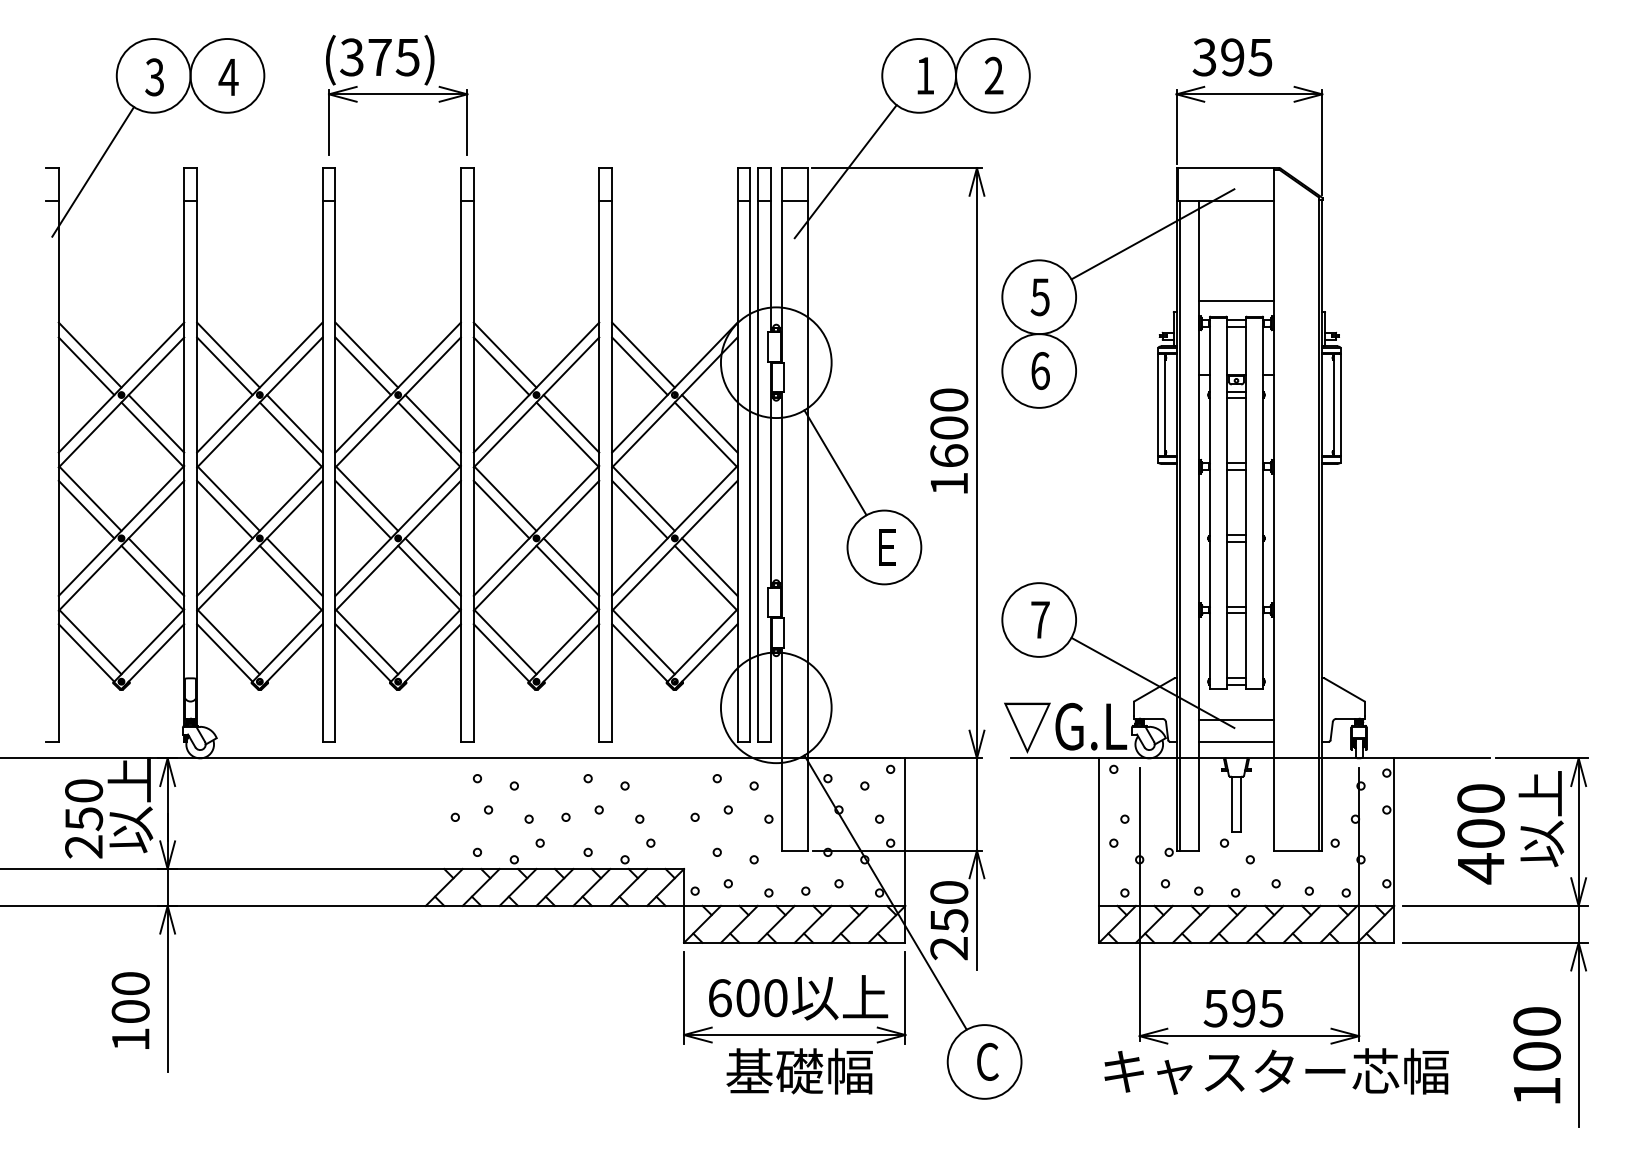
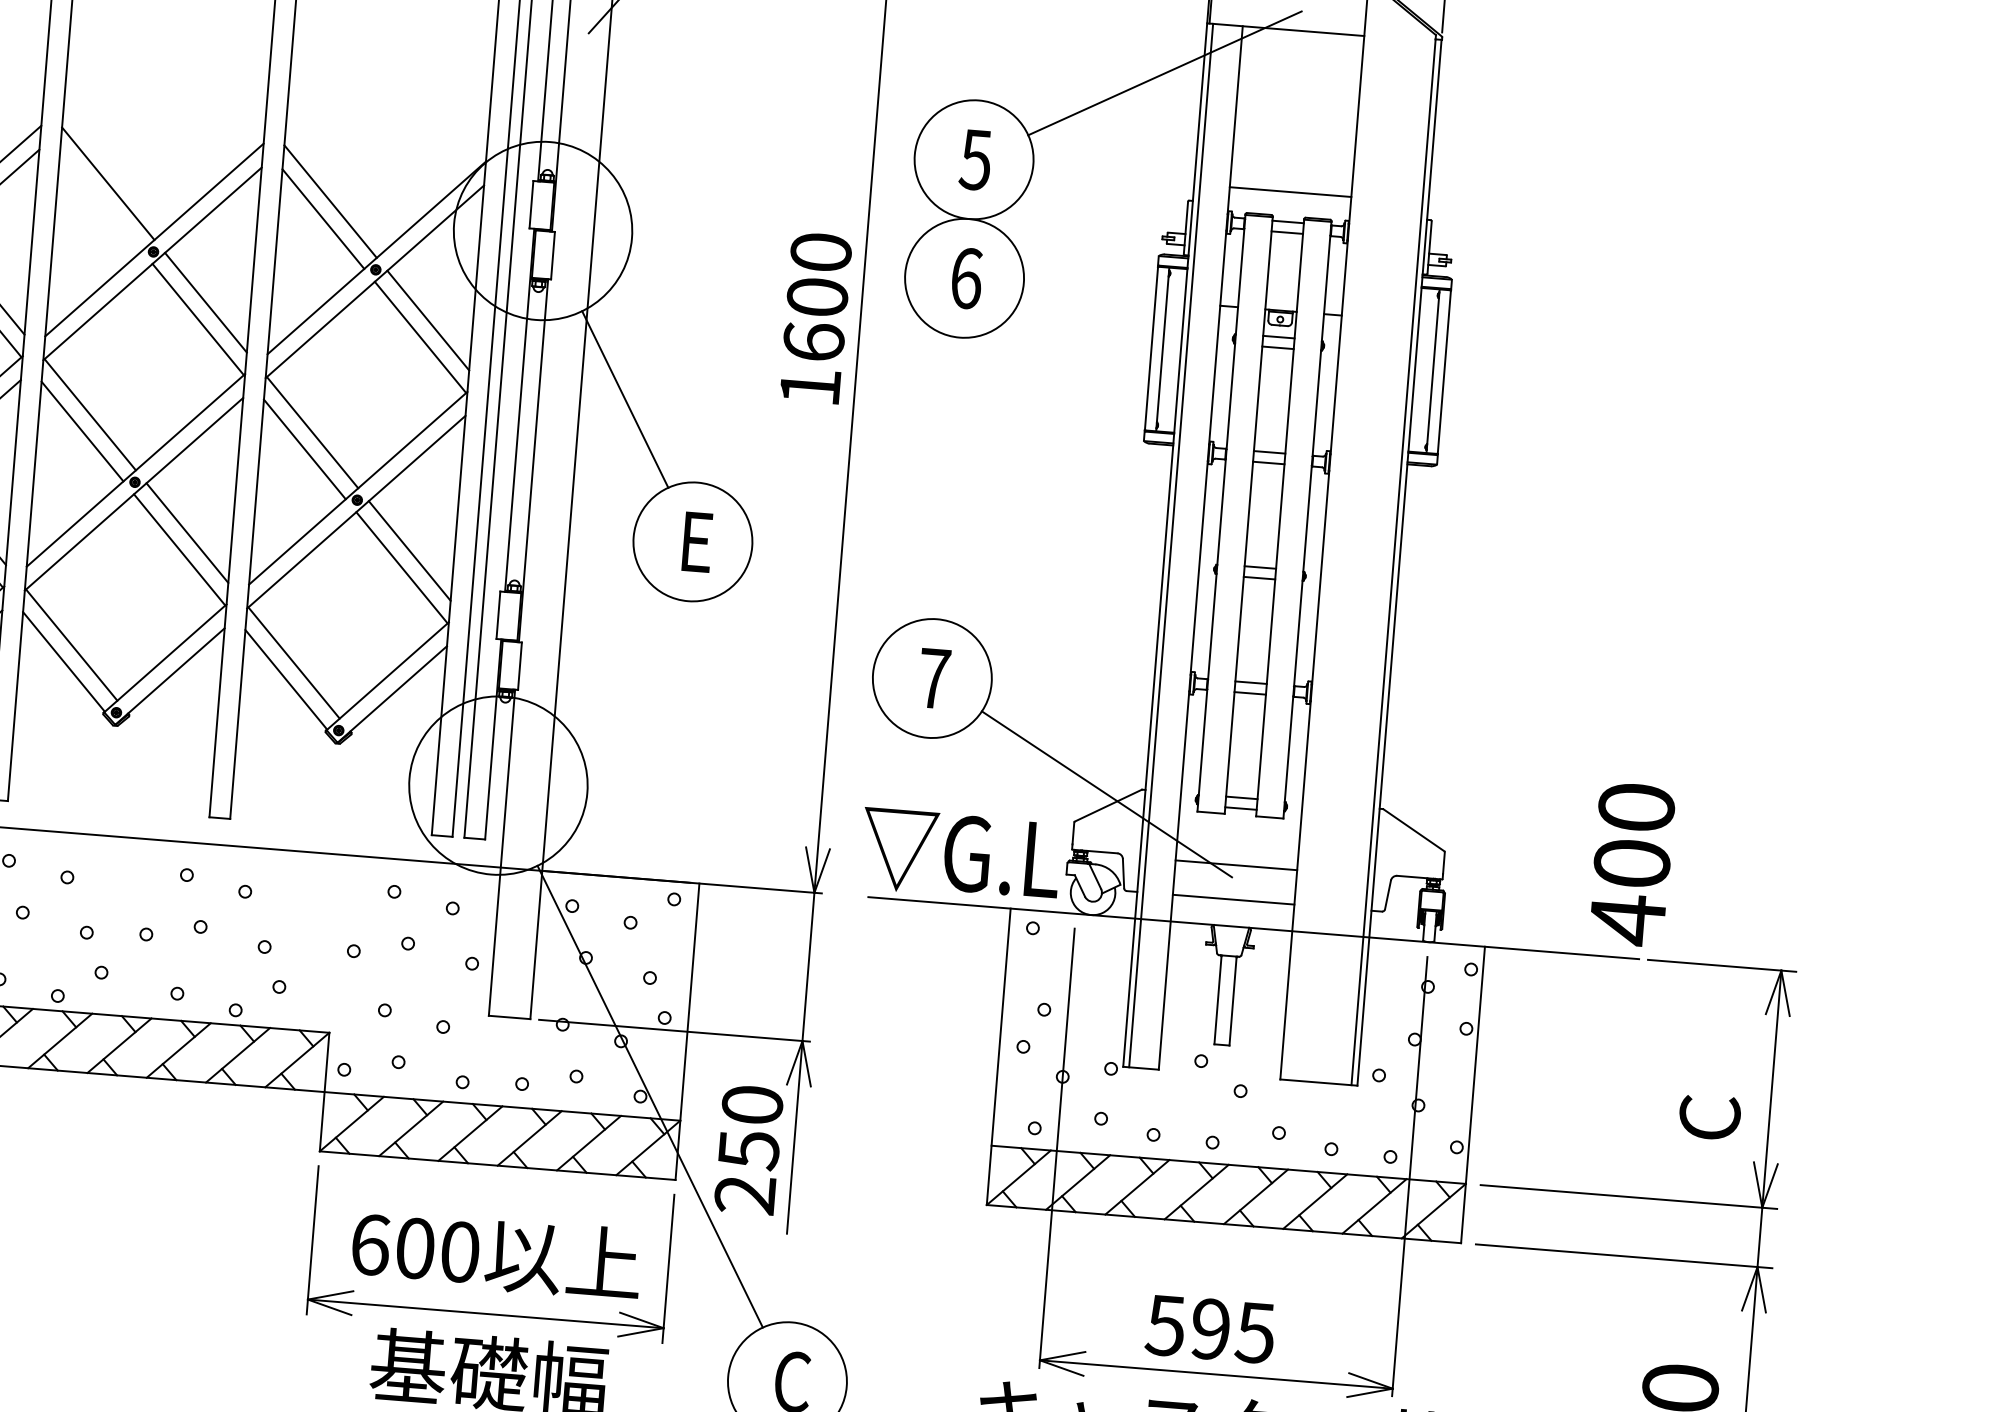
line: (501, 366) -> (100, 201), removed
text: (949, 440) -> (816, 317), moved
text: (1541, 819) -> (1713, 1064), 以上 -> C
text: (1480, 834) -> (1631, 864), moved

